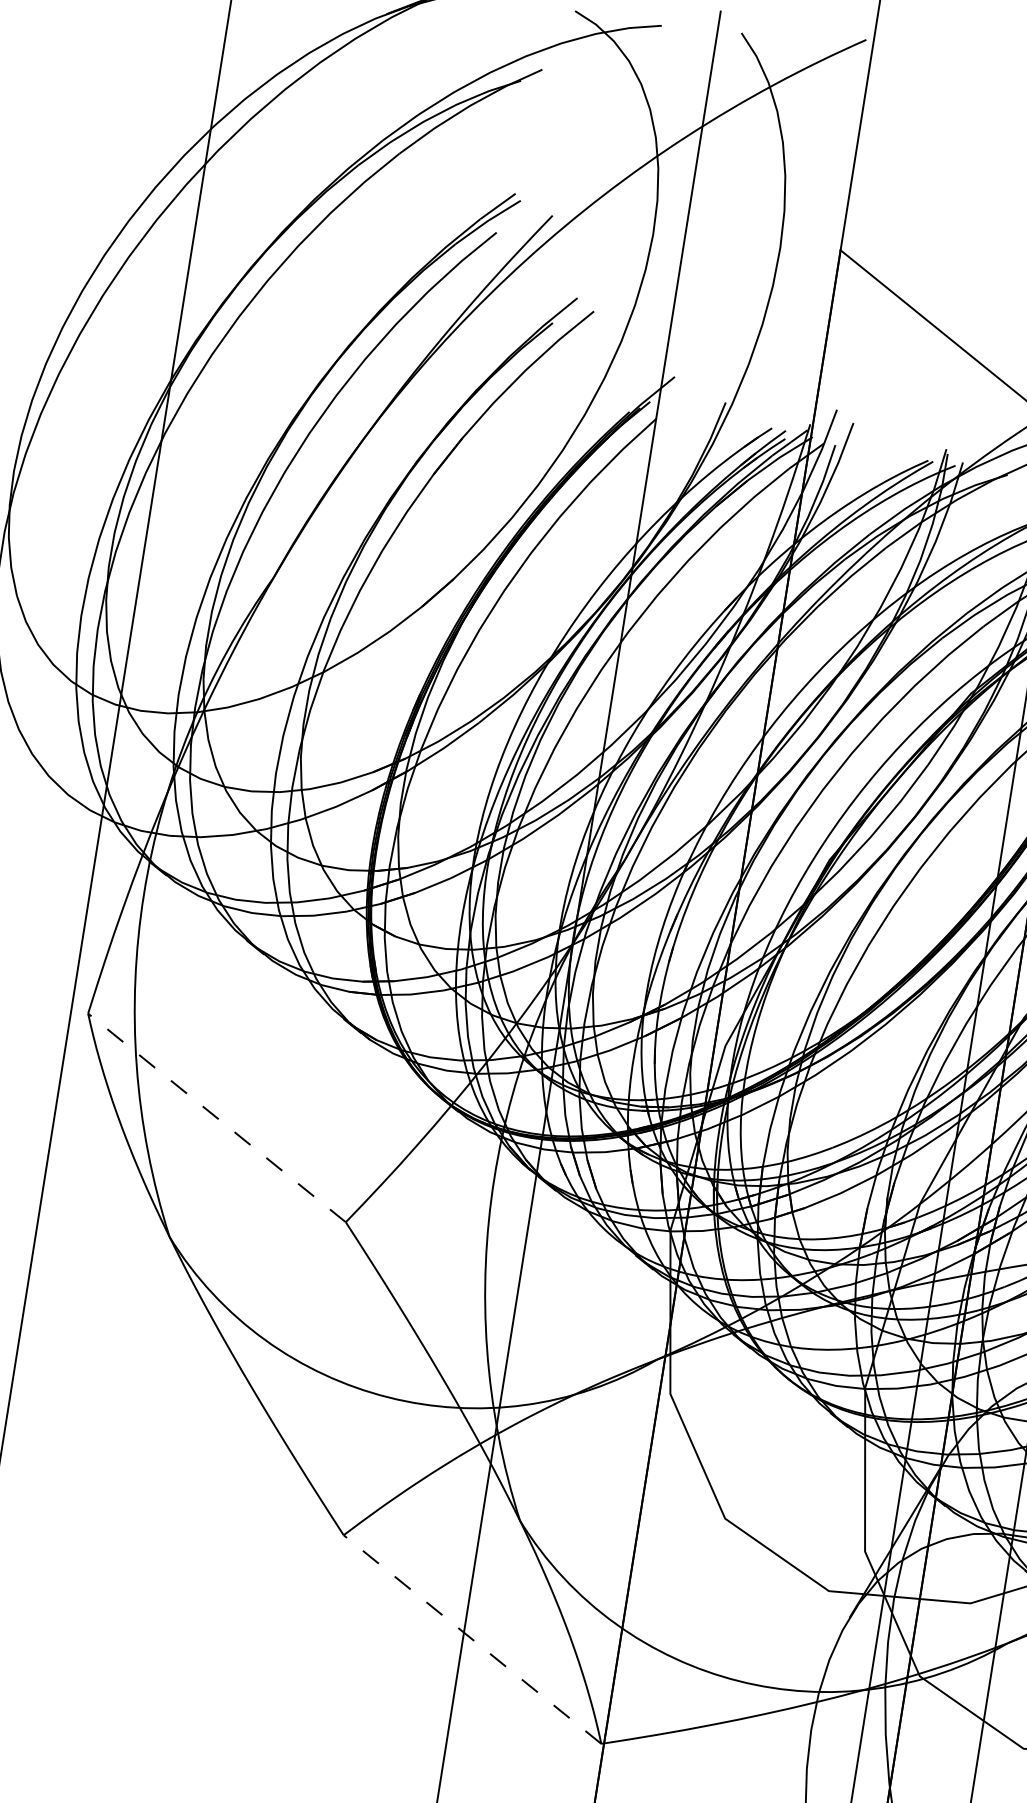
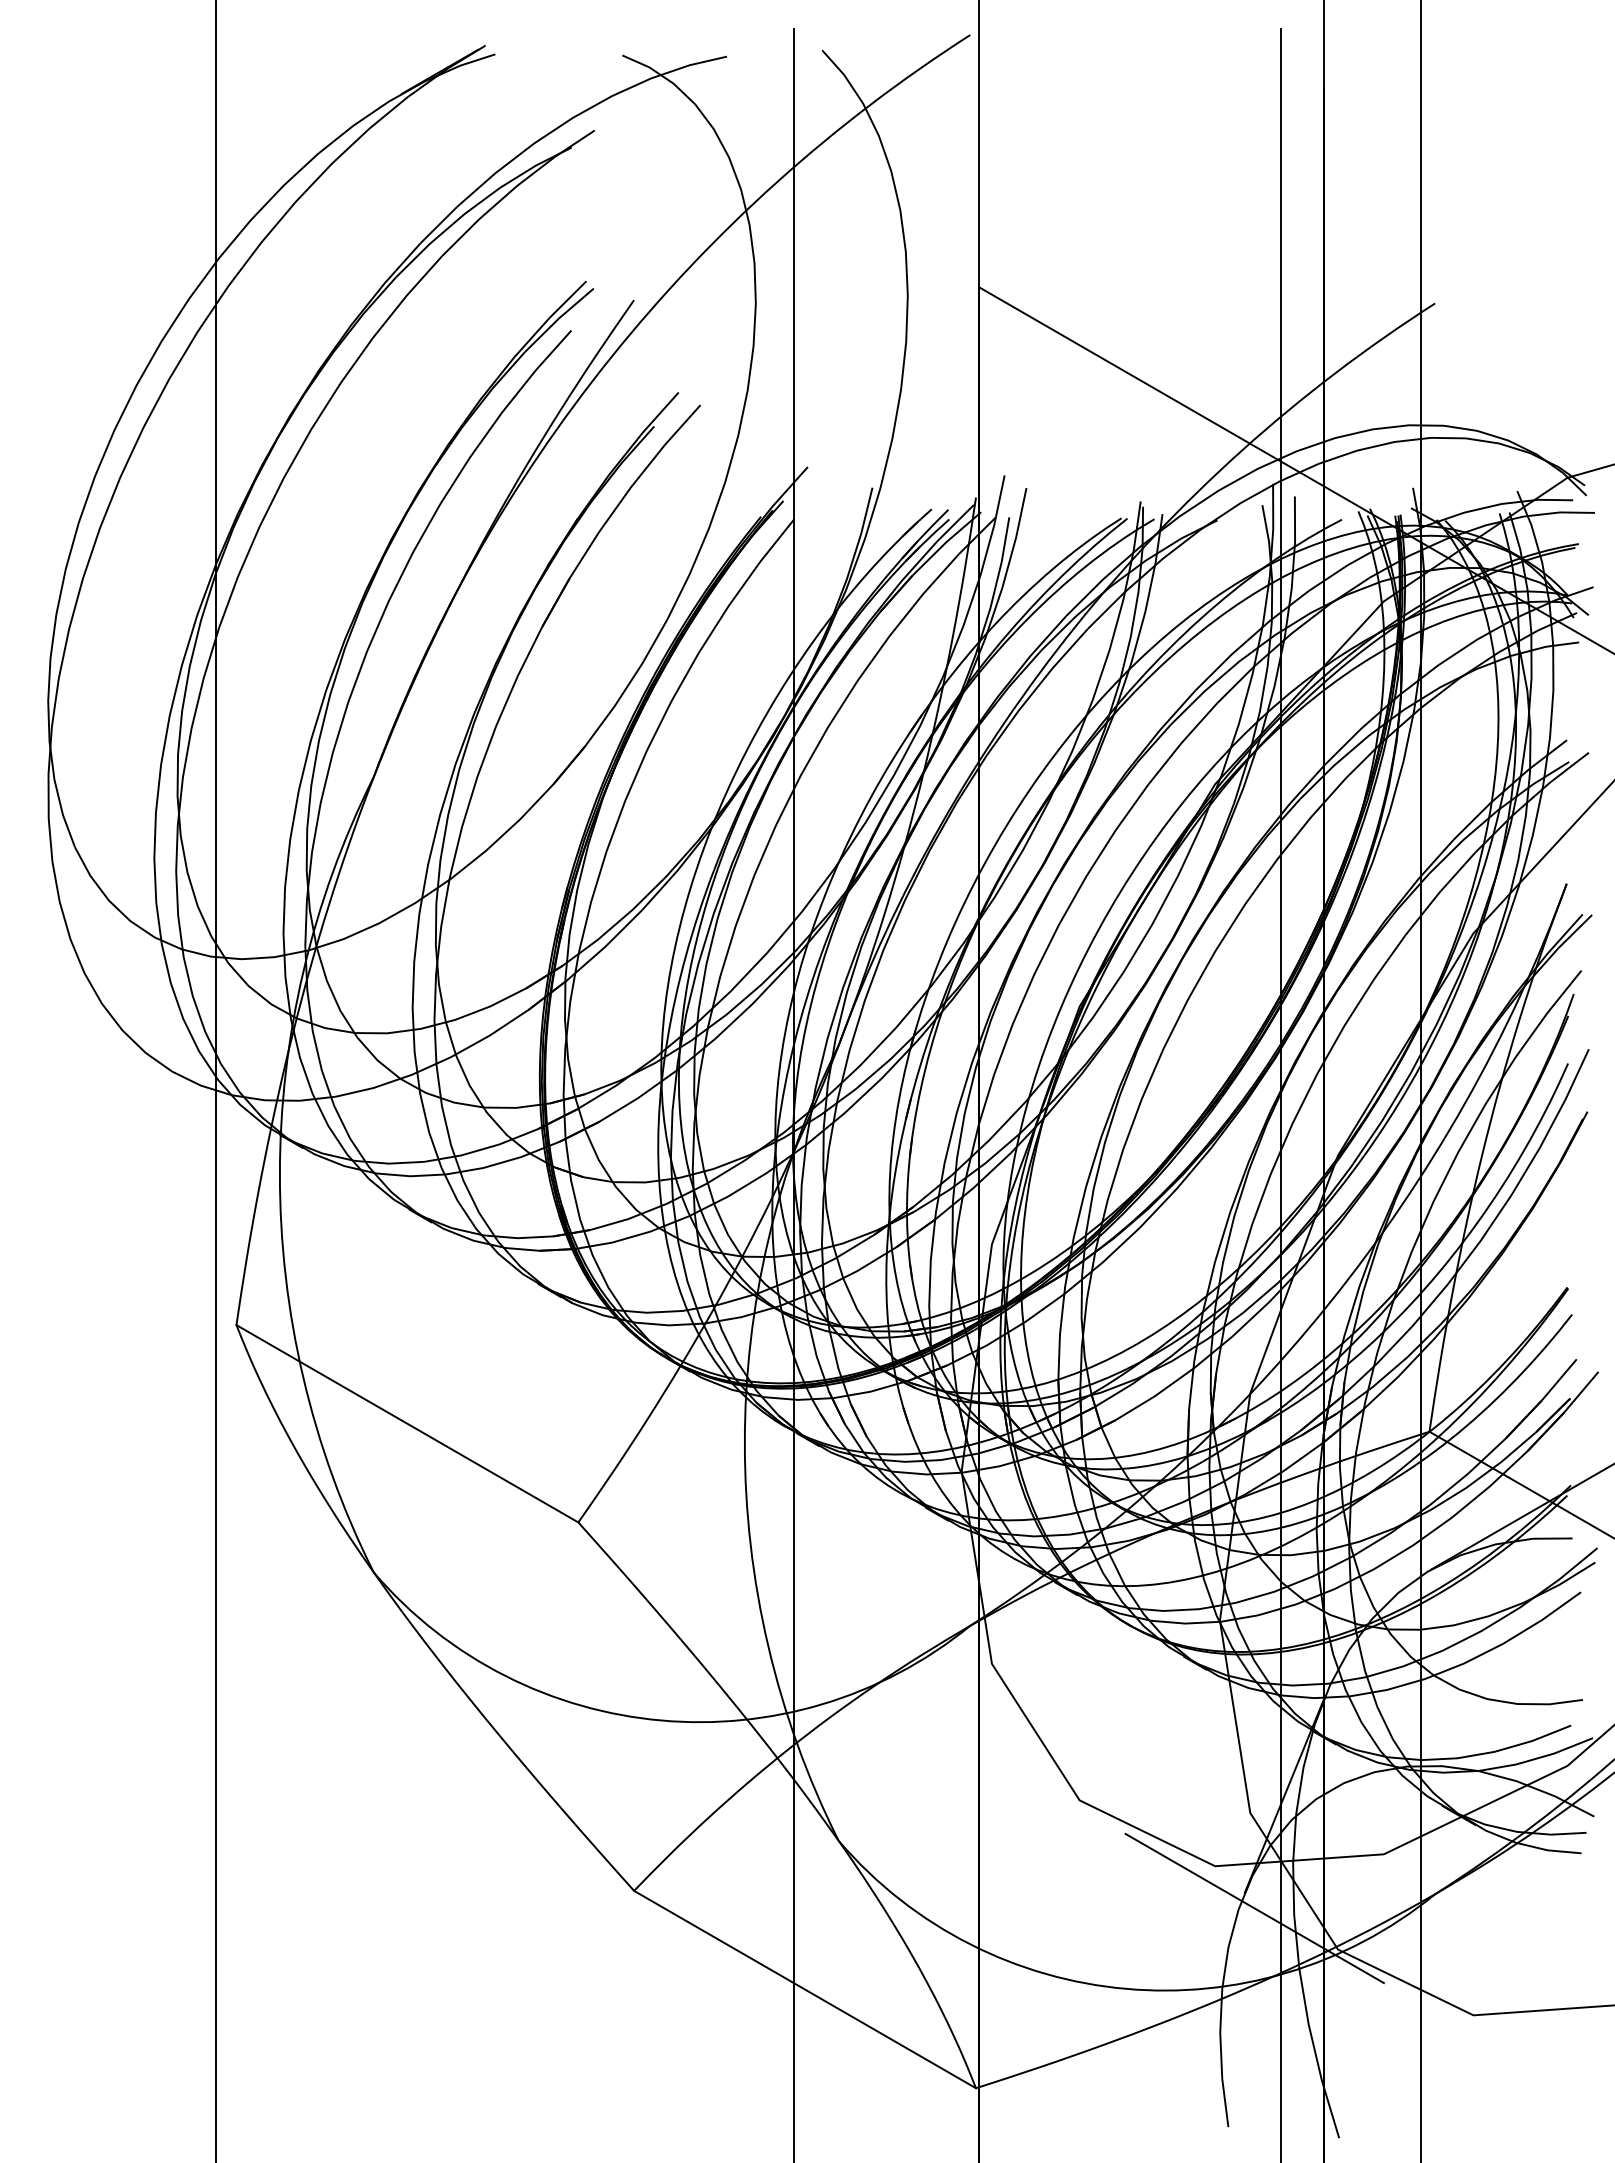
line: (216, 1117) -> (406, 1423), dashed -> solid
line: (856, 1631) -> (1254, 1908), added
line: (472, 1639) -> (804, 1989), dashed -> solid

